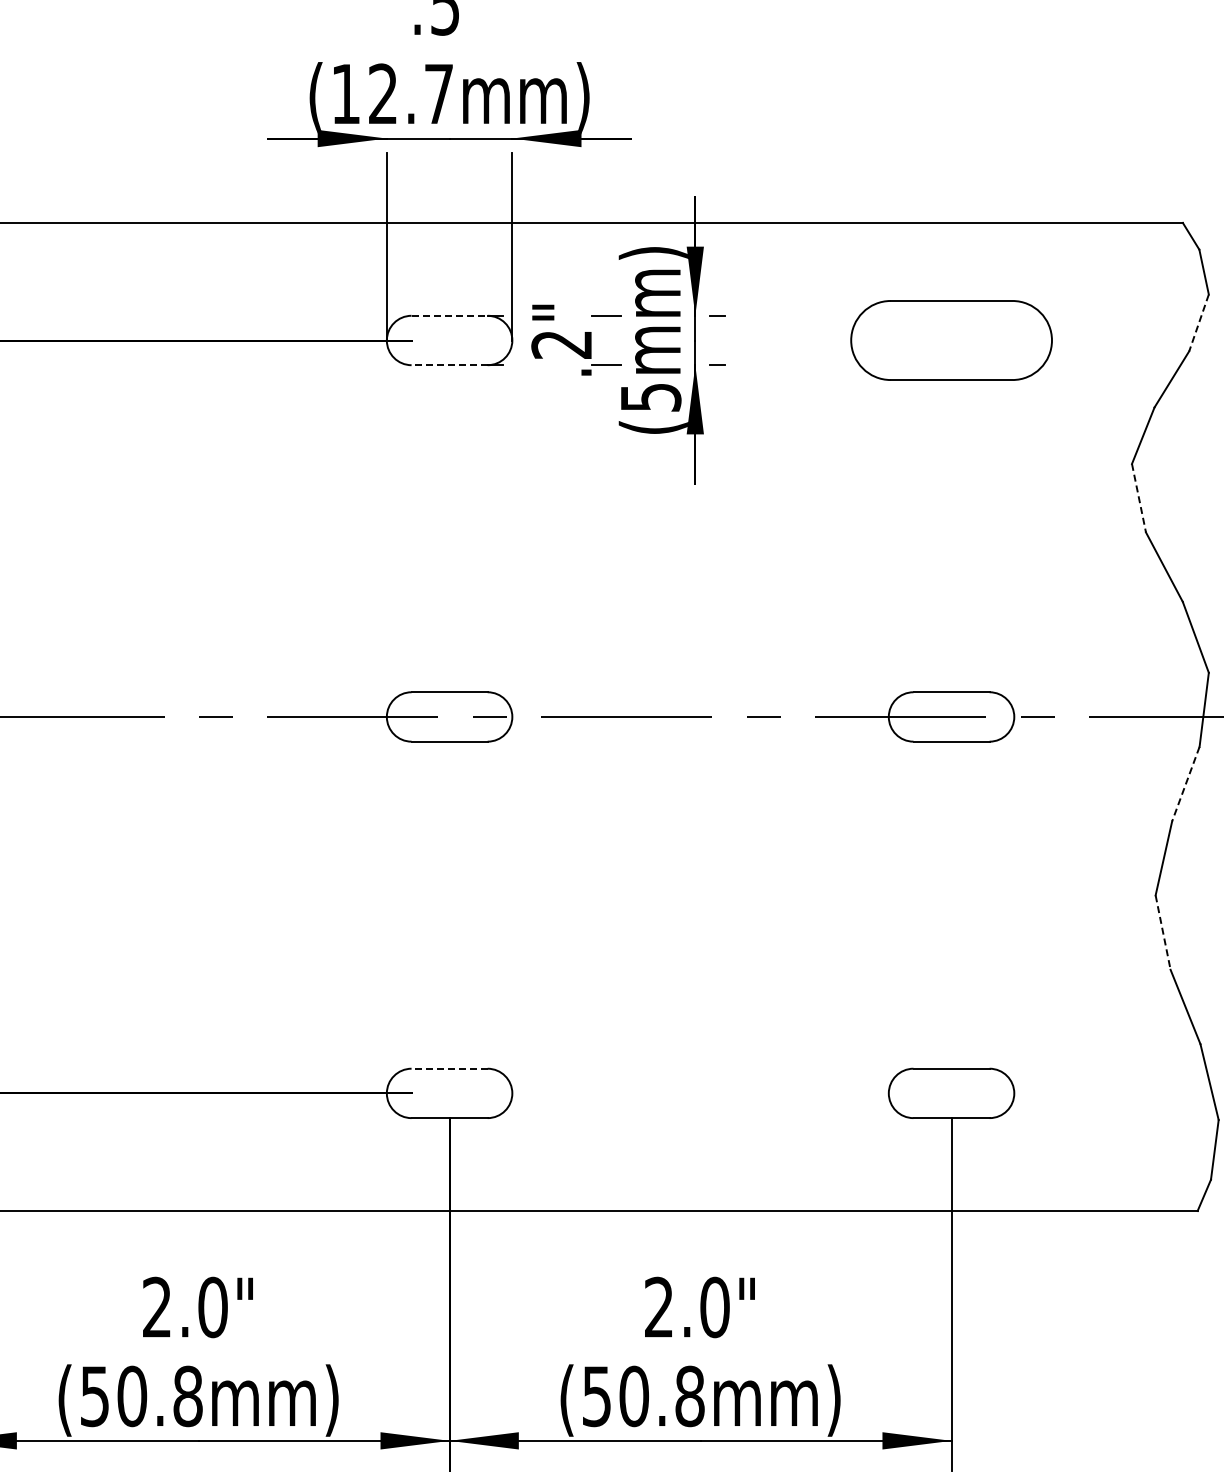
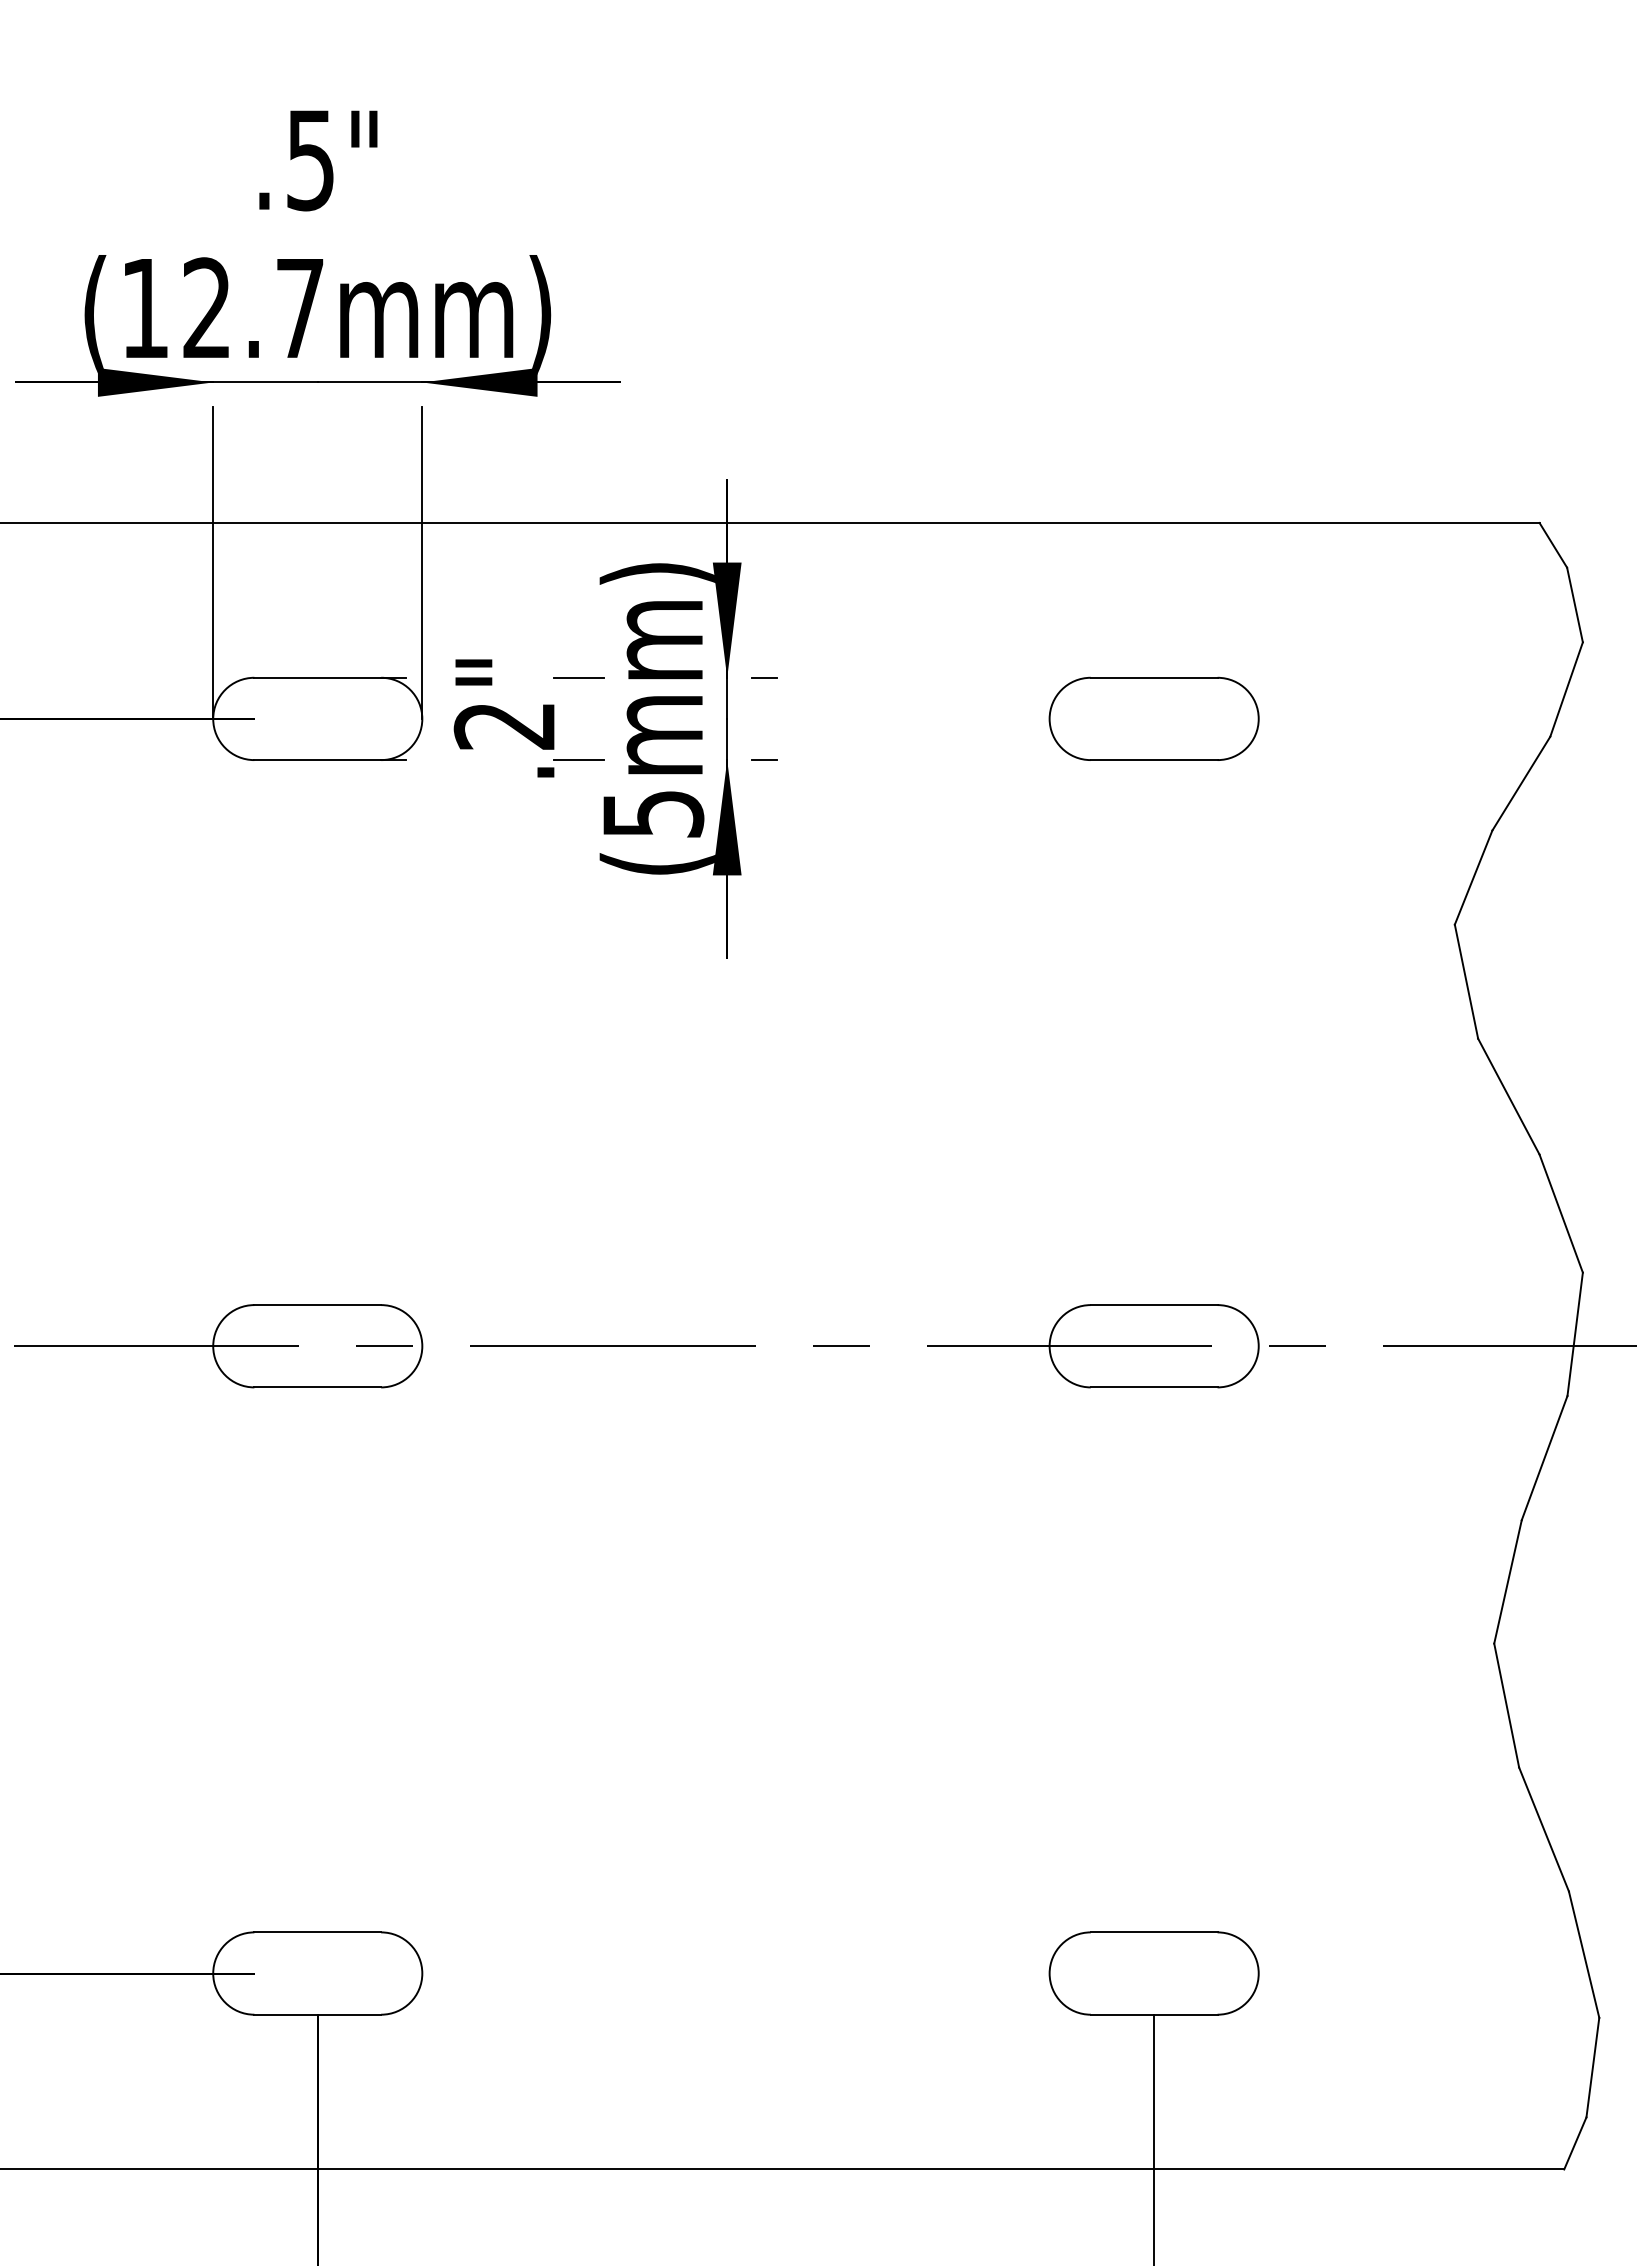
line: (450, 315) -> (319, 677), dashed -> solid
line: (1199, 322) -> (1567, 688), dashed -> solid
part: (951, 340) -> (1154, 718), size x0.62
line: (449, 365) -> (317, 760), dashed -> solid
line: (1138, 498) -> (1465, 982), dashed -> solid
line: (1185, 784) -> (1543, 1458), dashed -> solid
line: (1163, 932) -> (1507, 1705), dashed -> solid
line: (449, 1068) -> (317, 1932), dashed -> solid

